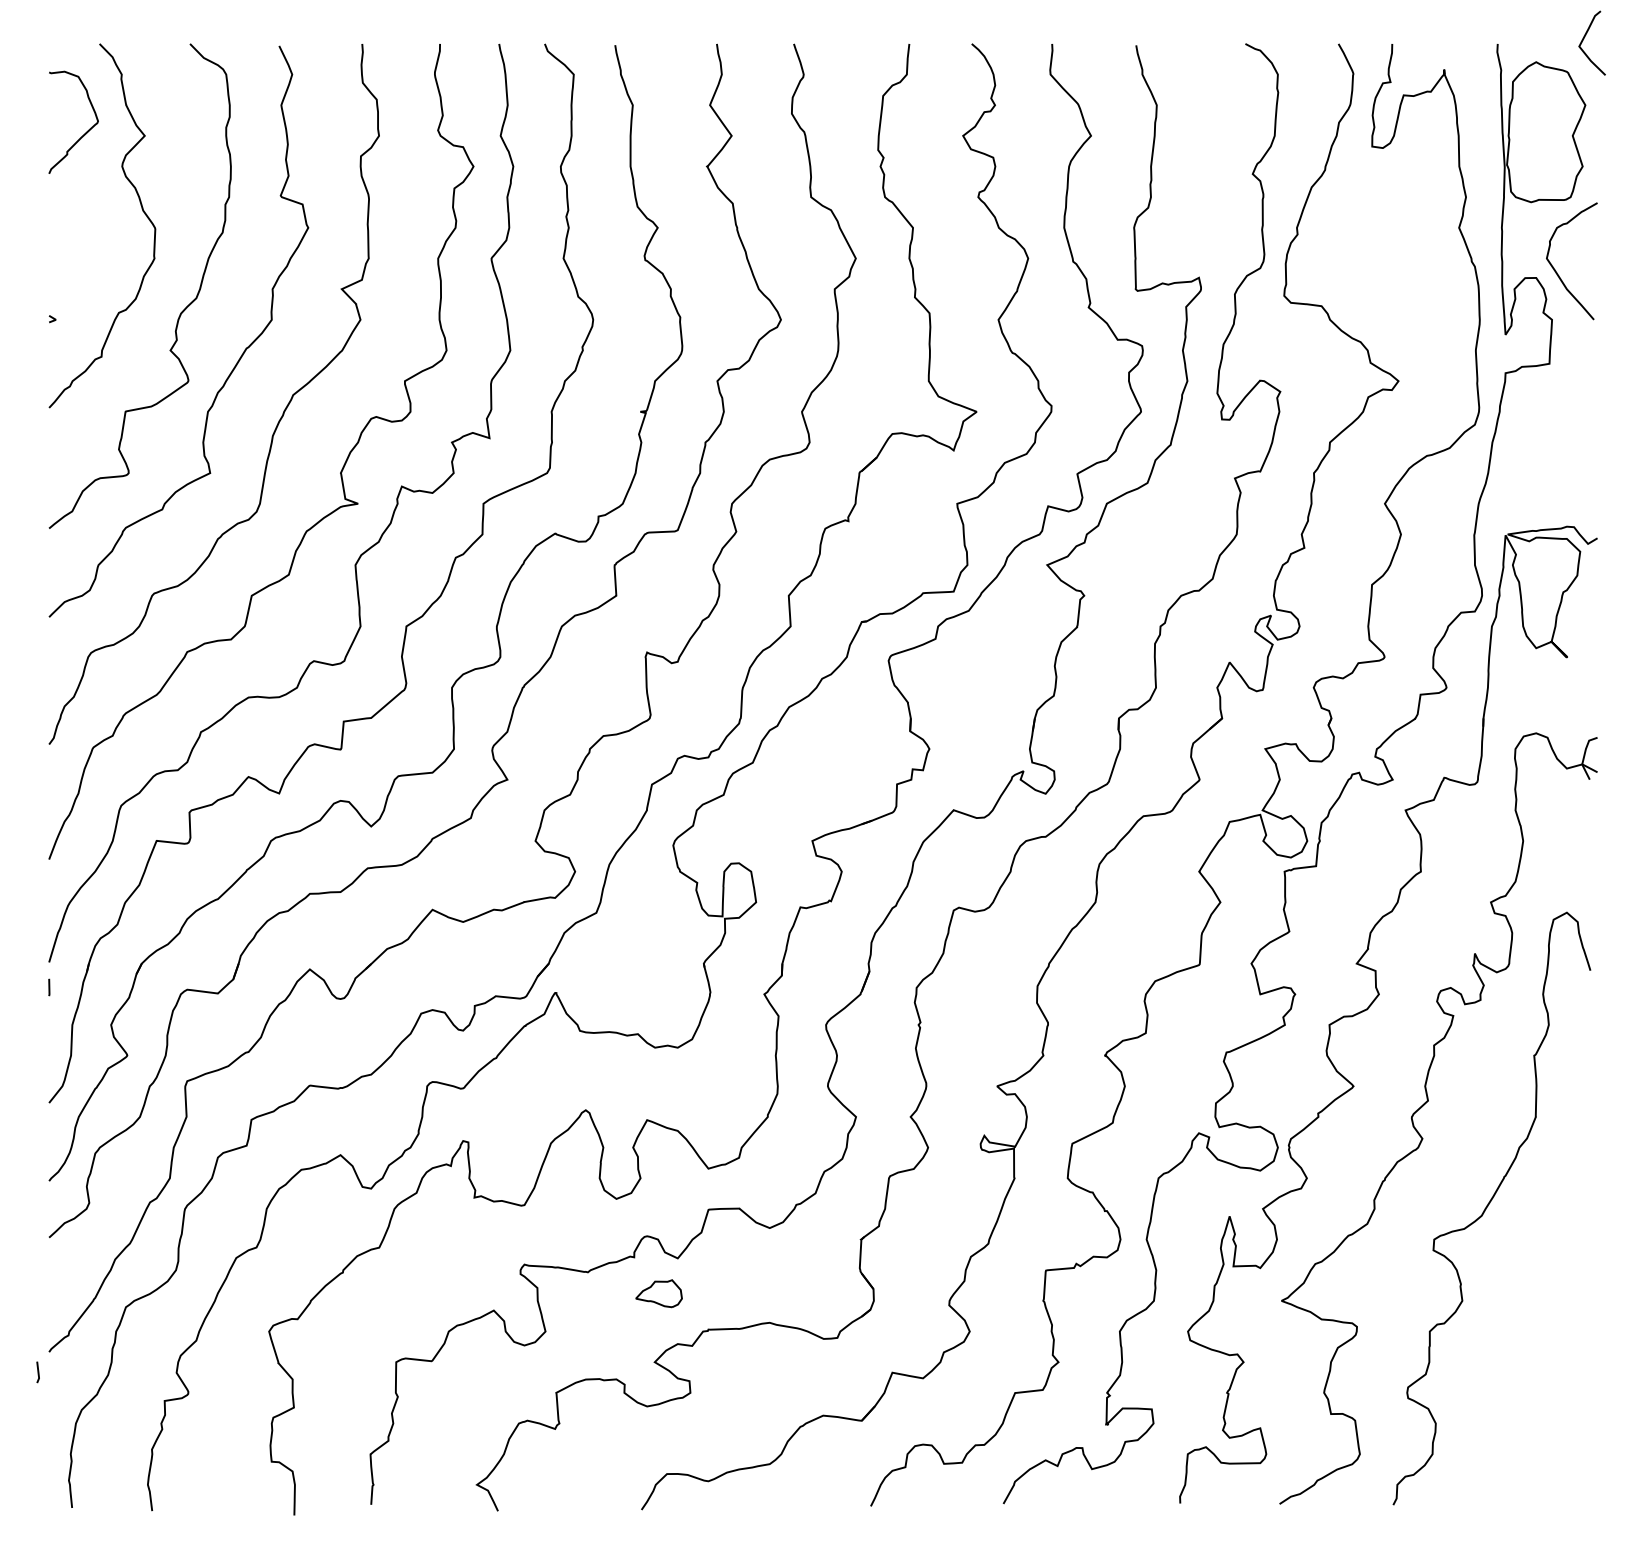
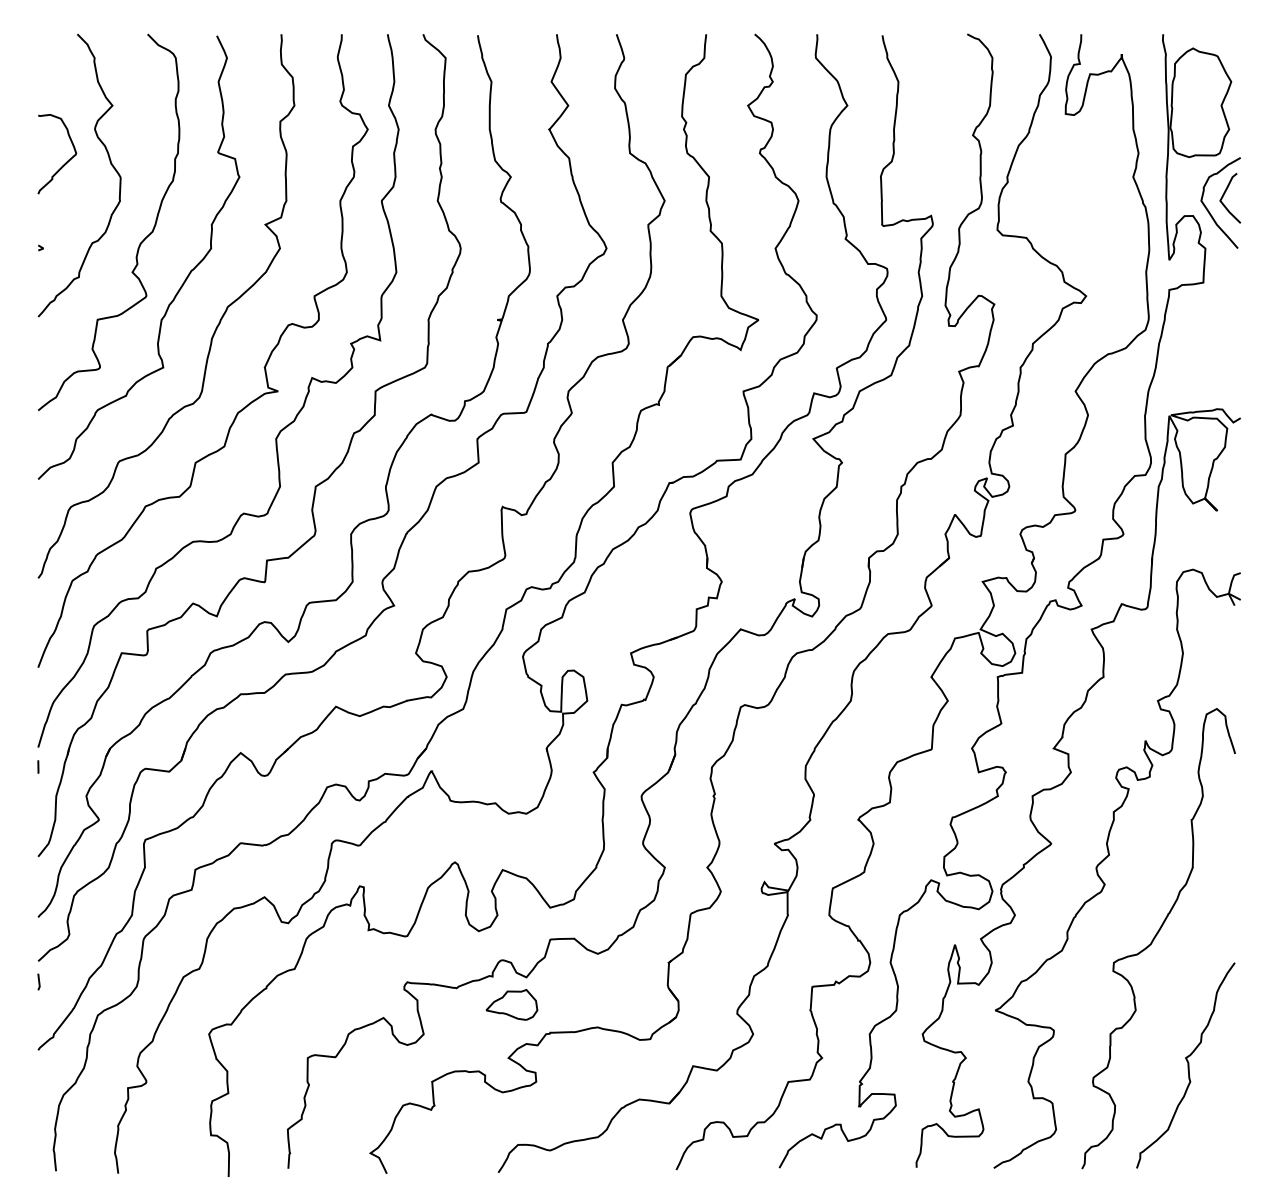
curve: (1585, 37) -> (1225, 193), moved
curve: (85, 132) -> (66, 162), moved
part: (658, 1293) -> (511, 1004), size x1.43
curve: (1529, 1371) -> (1187, 1065), added
line: (37, 1372) -> (38, 982), moved

